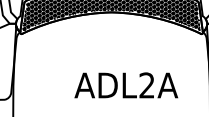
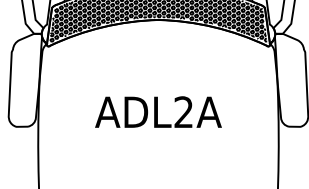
text: (126, 84) -> (158, 111), moved

